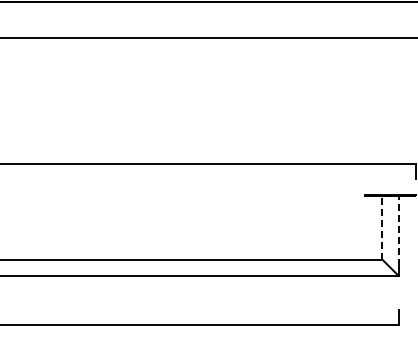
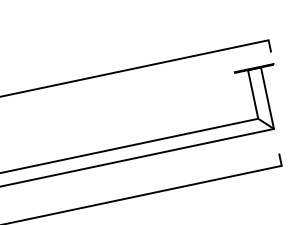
line: (391, 196) -> (255, 69), dashed -> solid

